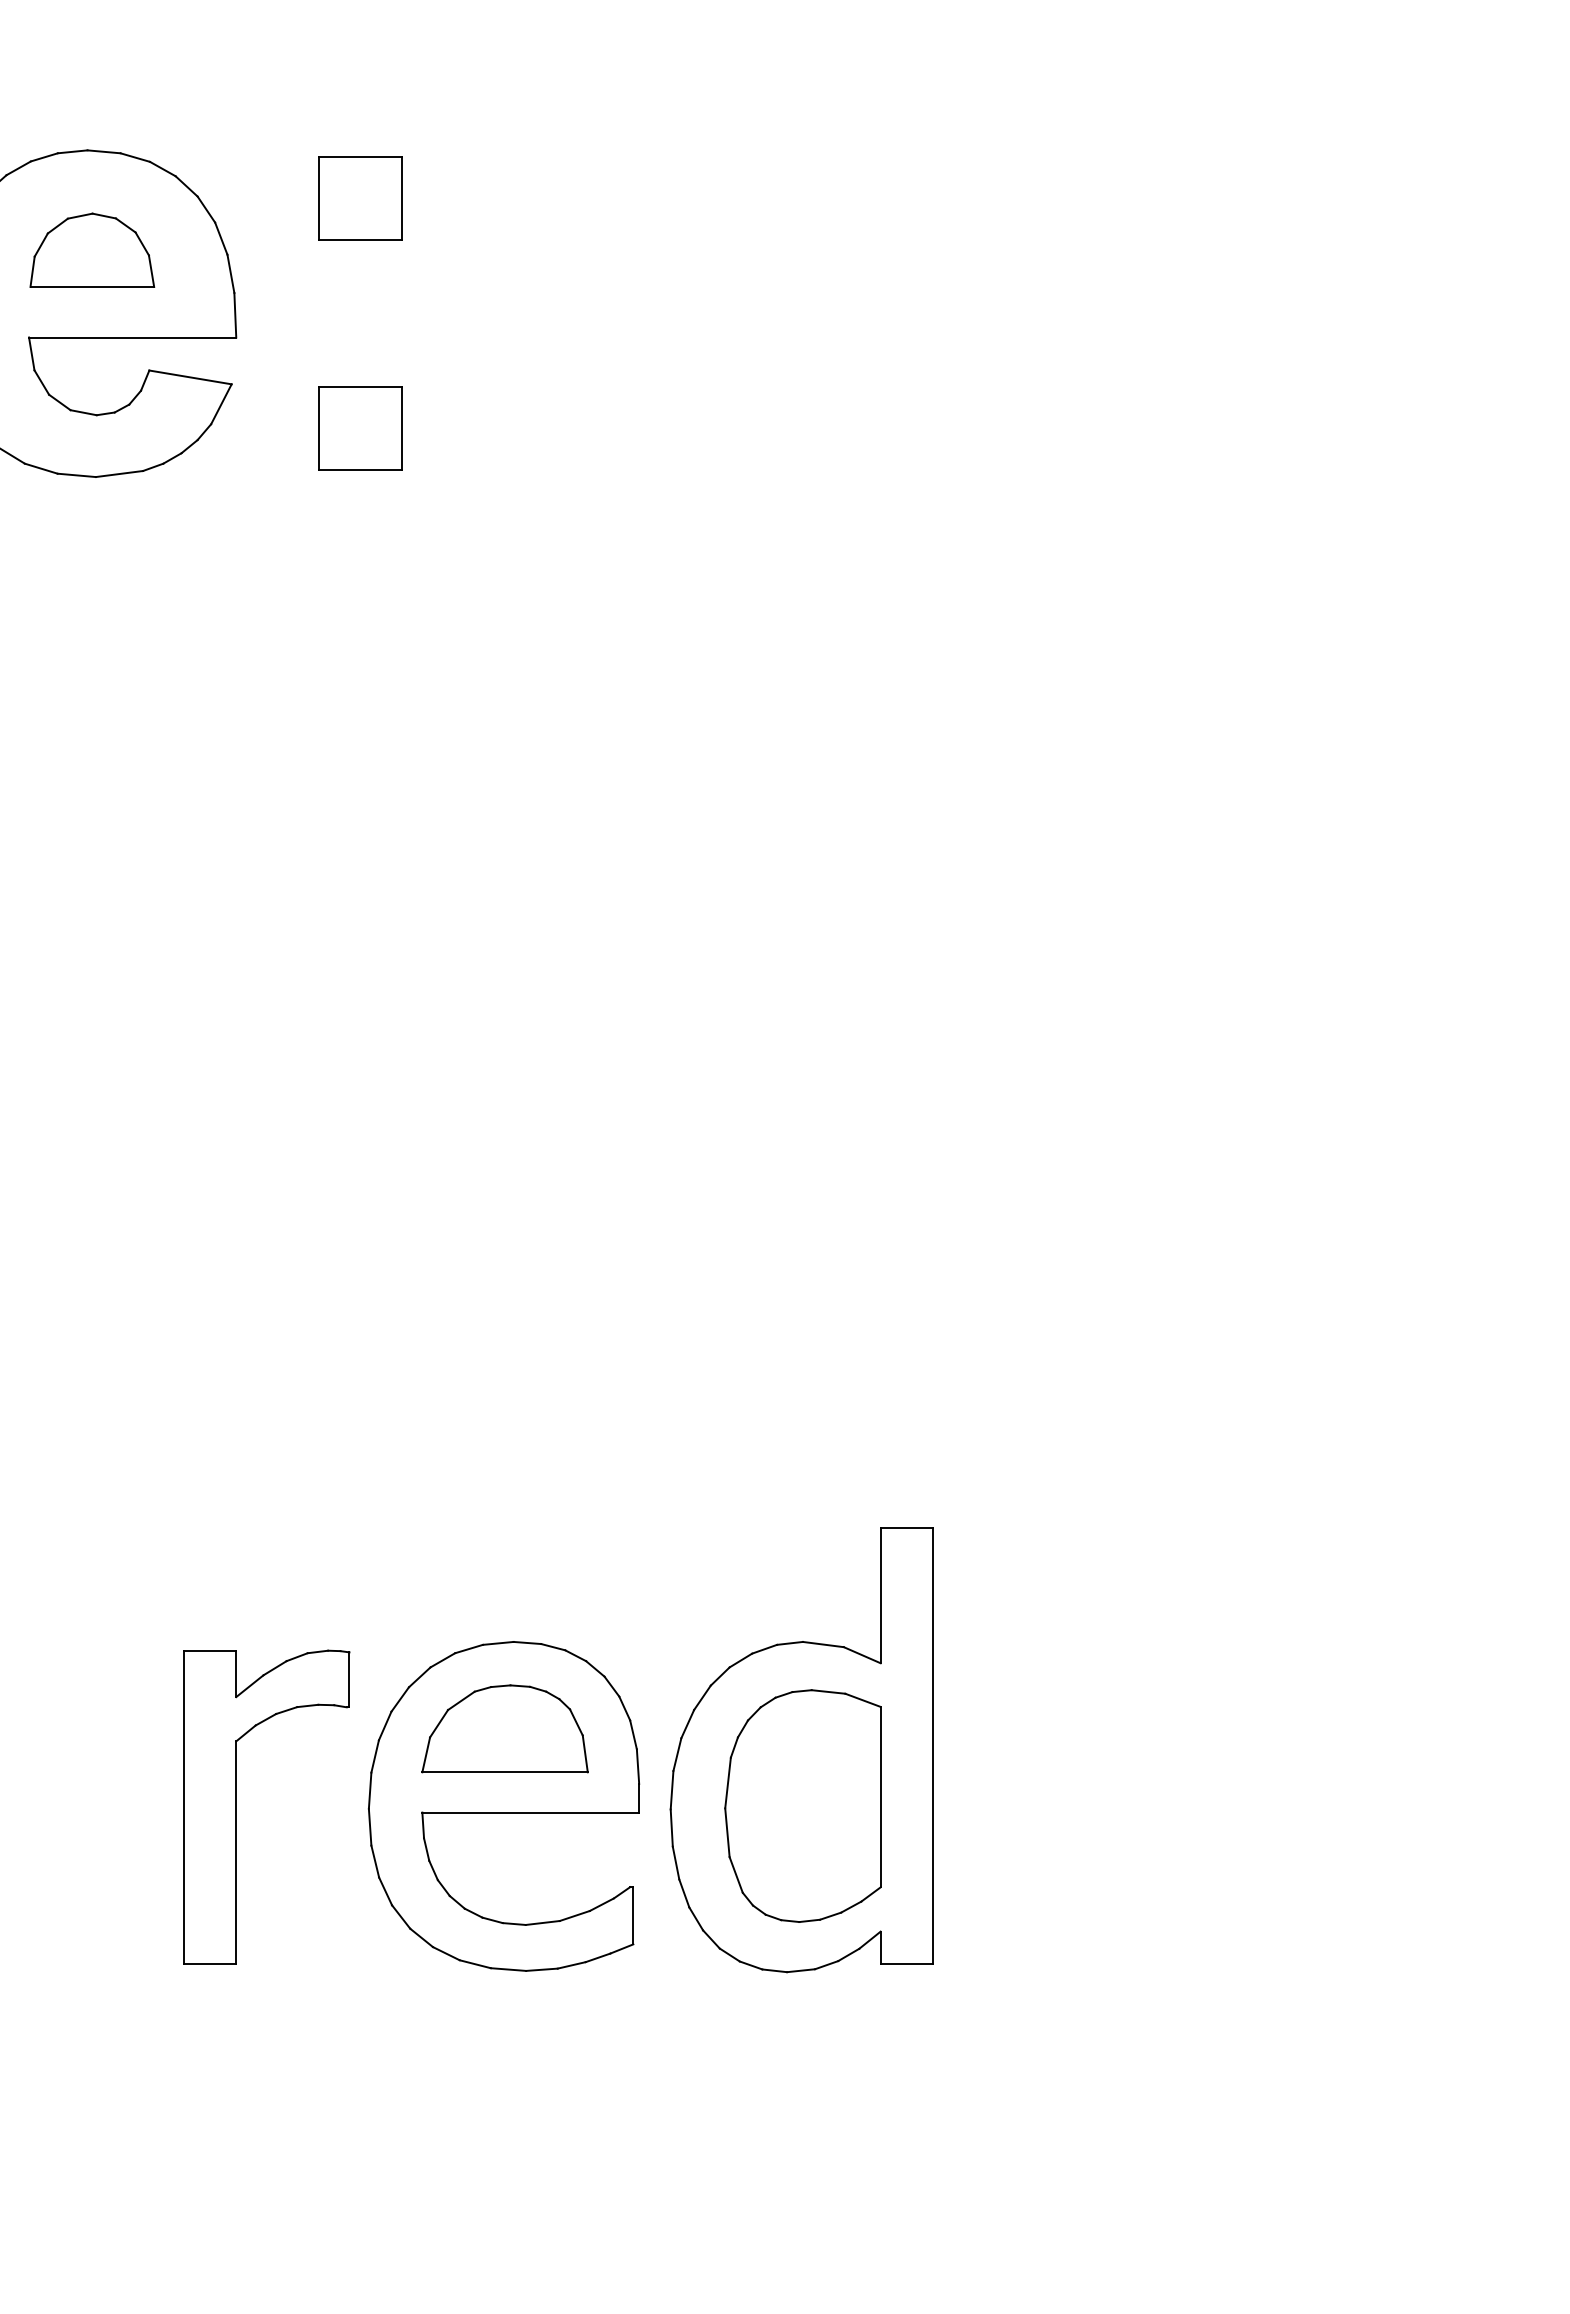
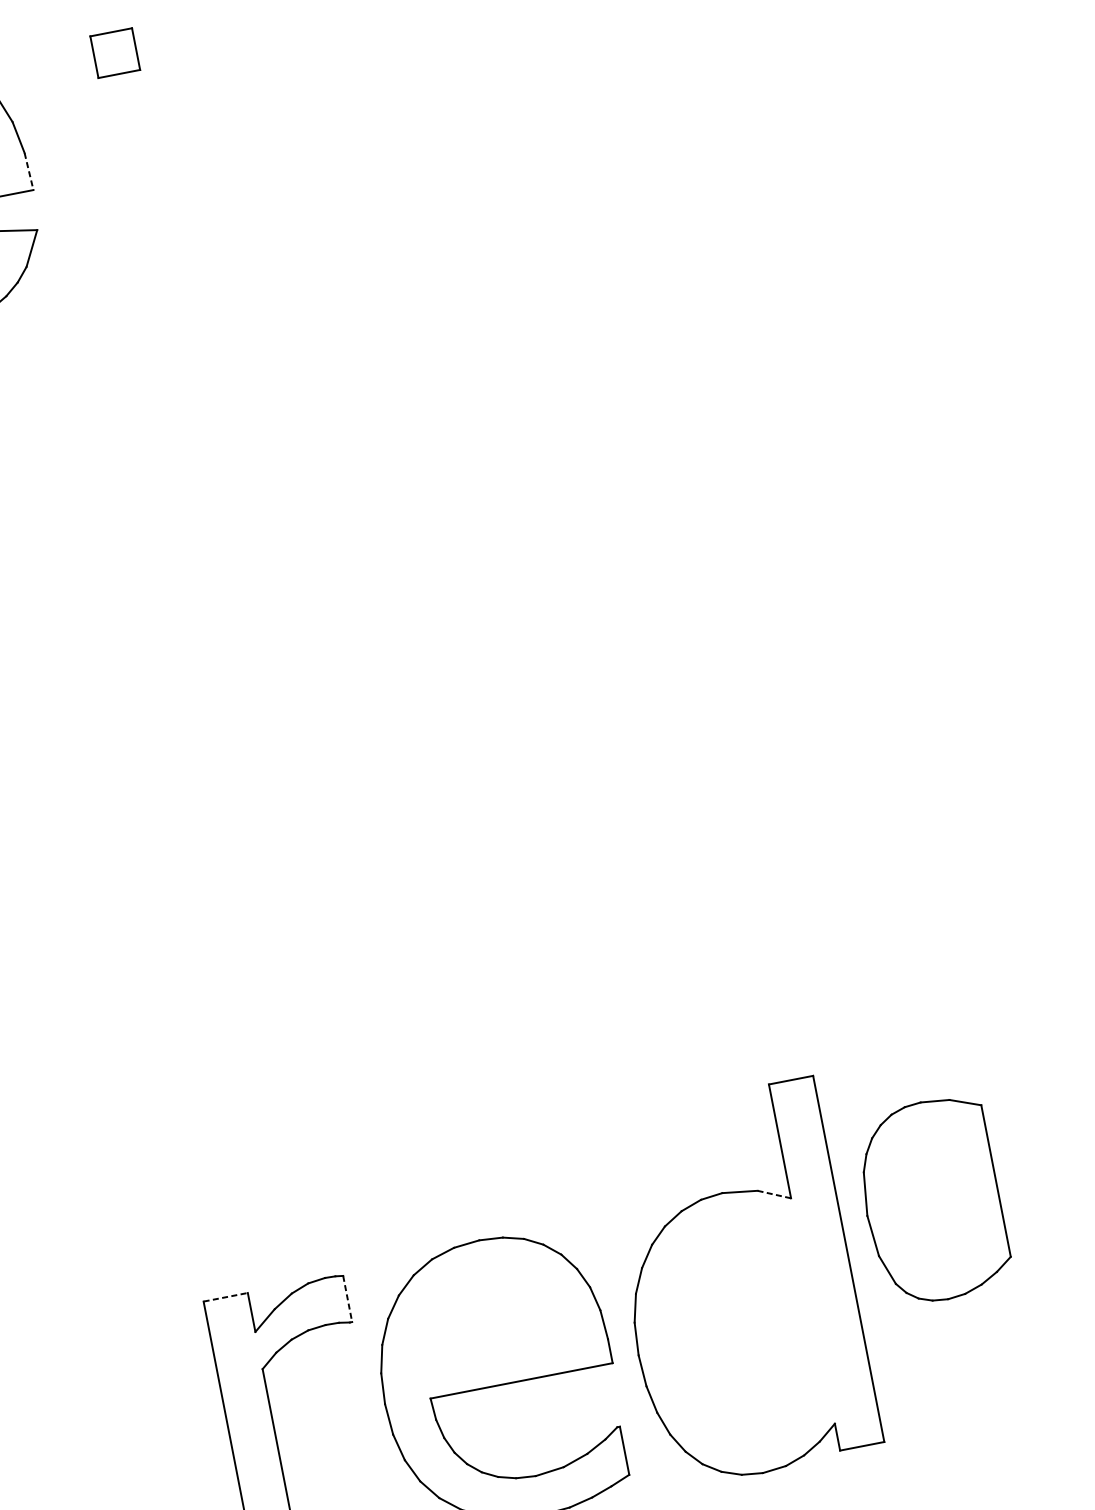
part: (360, 198) -> (115, 53), size x0.6
line: (235, 315) -> (29, 171), solid -> dashed
part: (360, 428) -> (152, 246), removed
line: (210, 1650) -> (226, 1297), solid -> dashed
line: (862, 1655) -> (774, 1194), solid -> dashed
line: (349, 1680) -> (347, 1299), solid -> dashed
part: (504, 1728) -> (485, 1314), removed
part: (802, 1805) -> (931, 1200), moved

